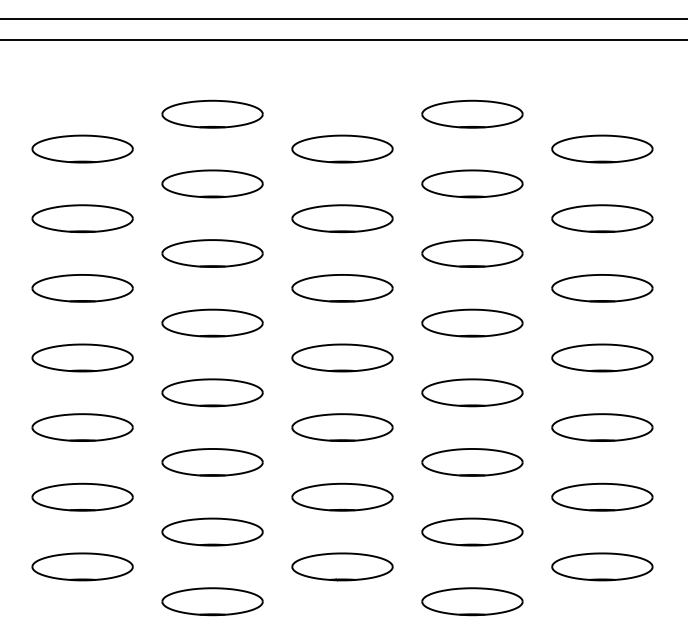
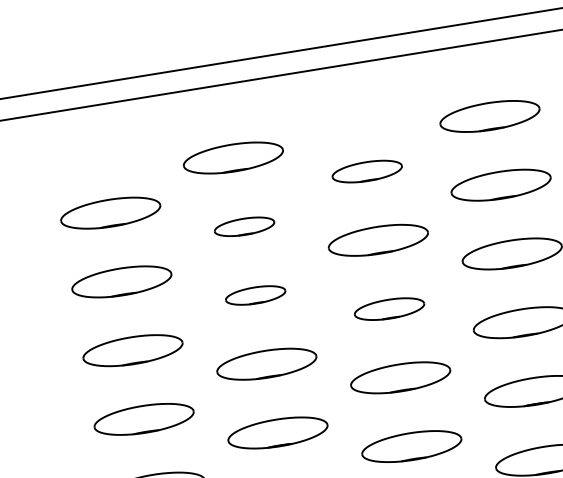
part: (342, 148) -> (367, 171), size x0.7
part: (212, 183) -> (244, 226), size x0.6
part: (212, 253) -> (255, 295), size x0.6
part: (342, 288) -> (389, 309), size x0.7

